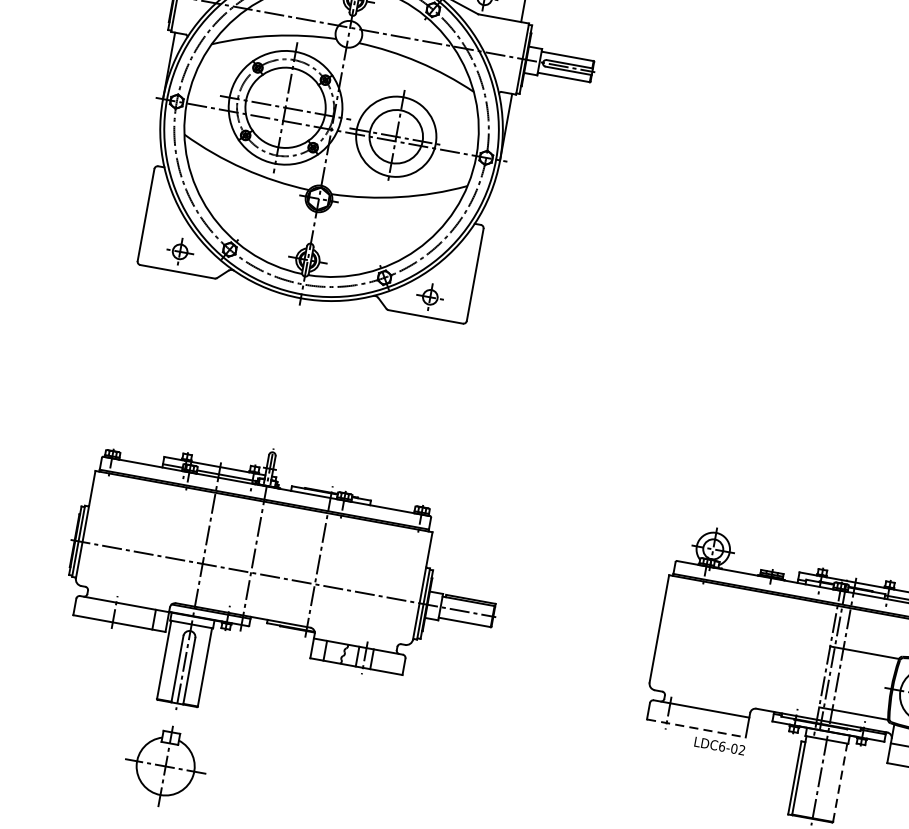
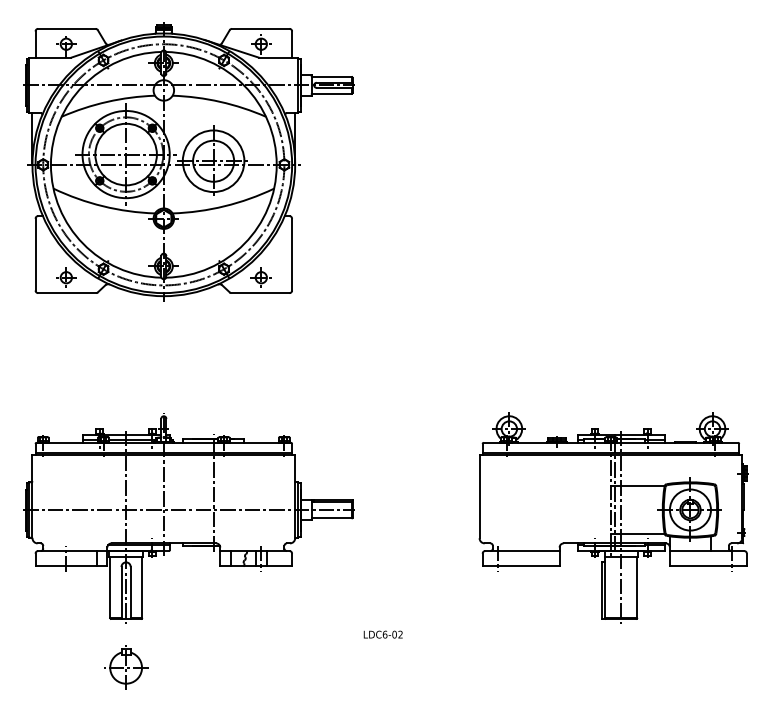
line: (696, 728) -> (521, 566), dashed -> solid
text: (718, 745) -> (382, 634), moved
part: (166, 766) -> (126, 667), size x0.71
line: (840, 782) -> (637, 587), dashed -> solid

